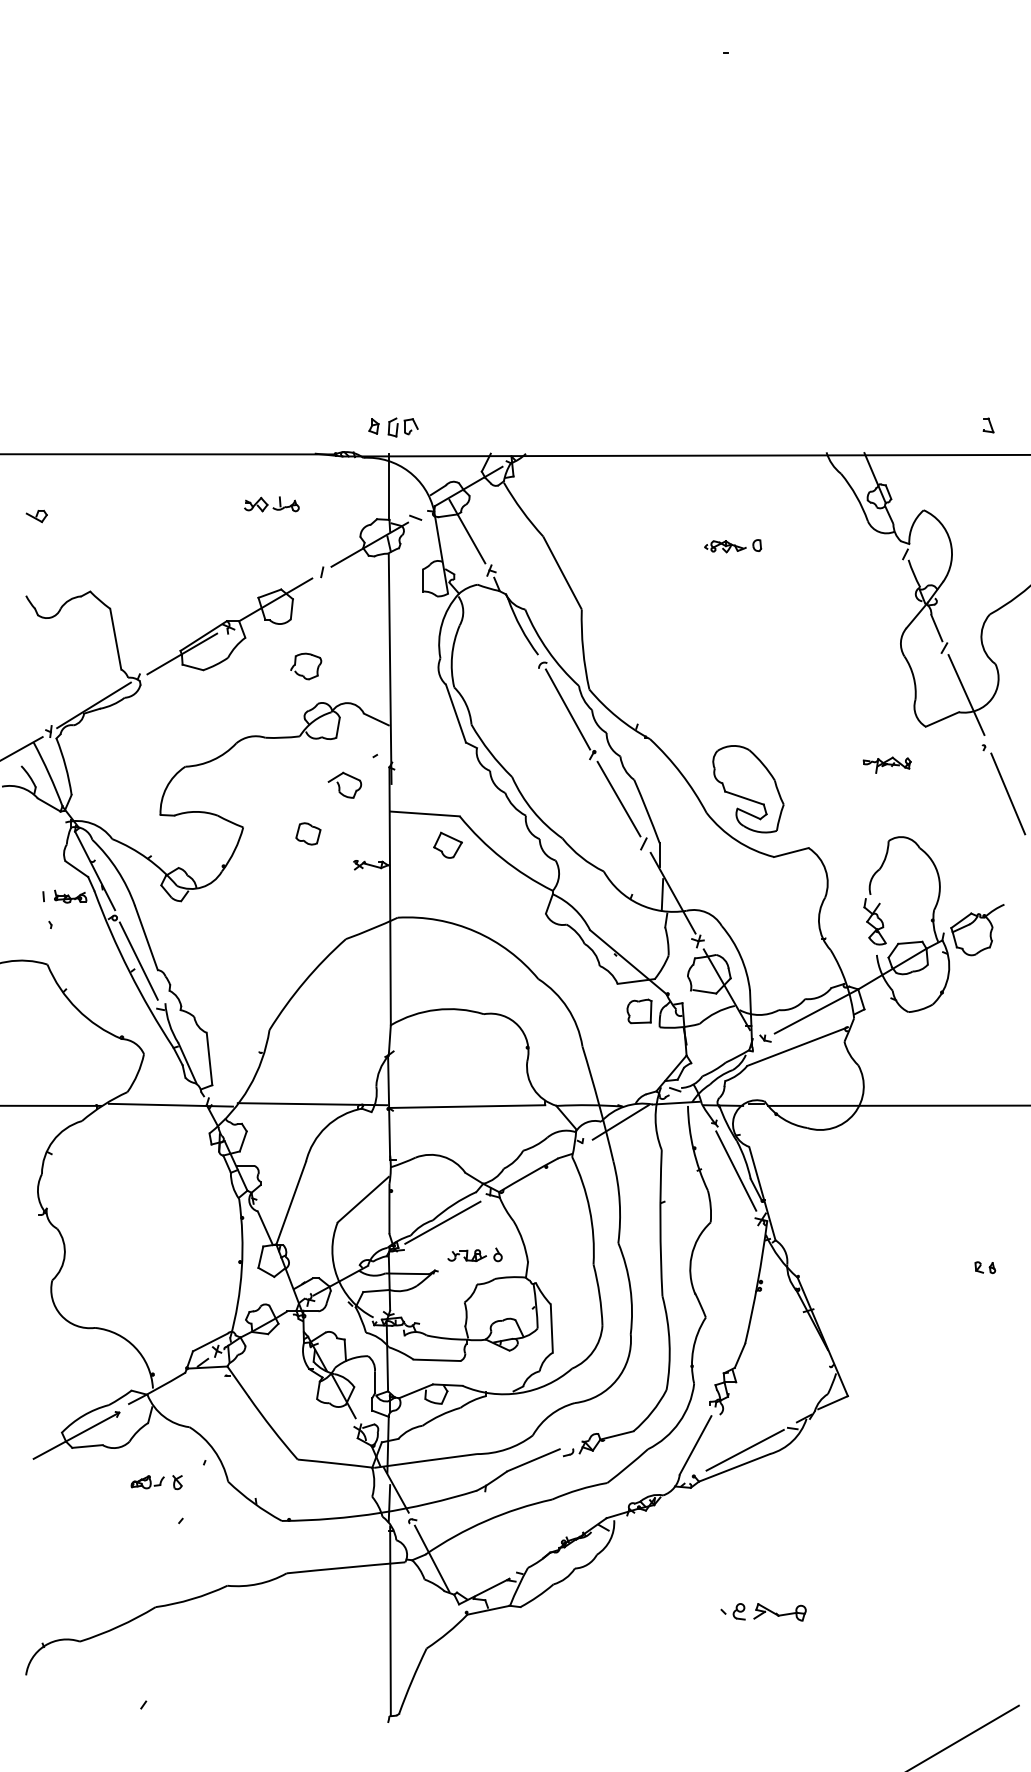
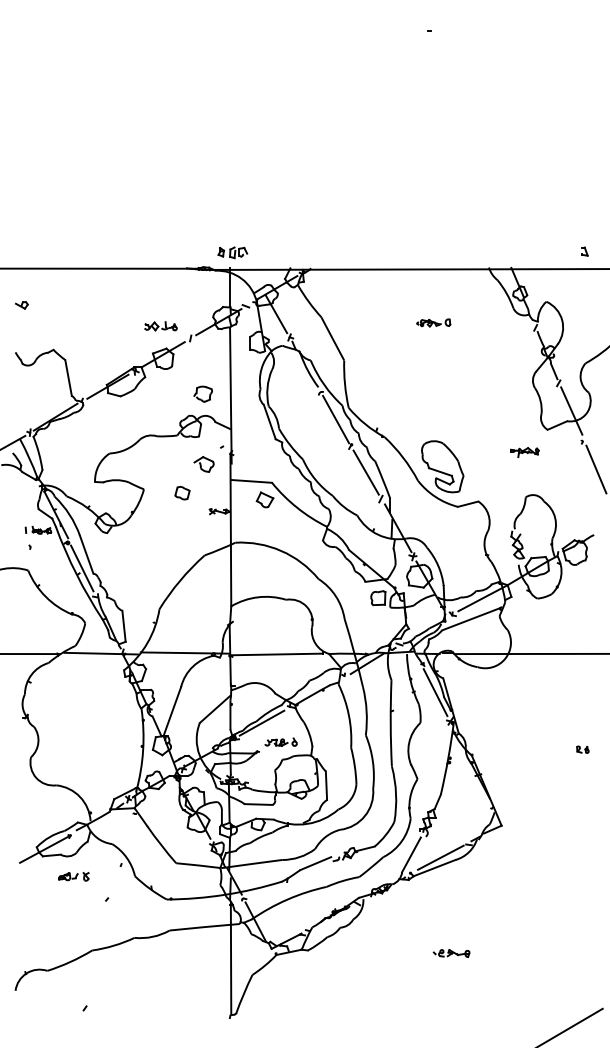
part: (271, 504) -> (160, 326), moved
part: (304, 665) -> (202, 393), moved
part: (156, 1482) -> (73, 876), moved
part: (763, 1612) -> (451, 953), size x0.71

